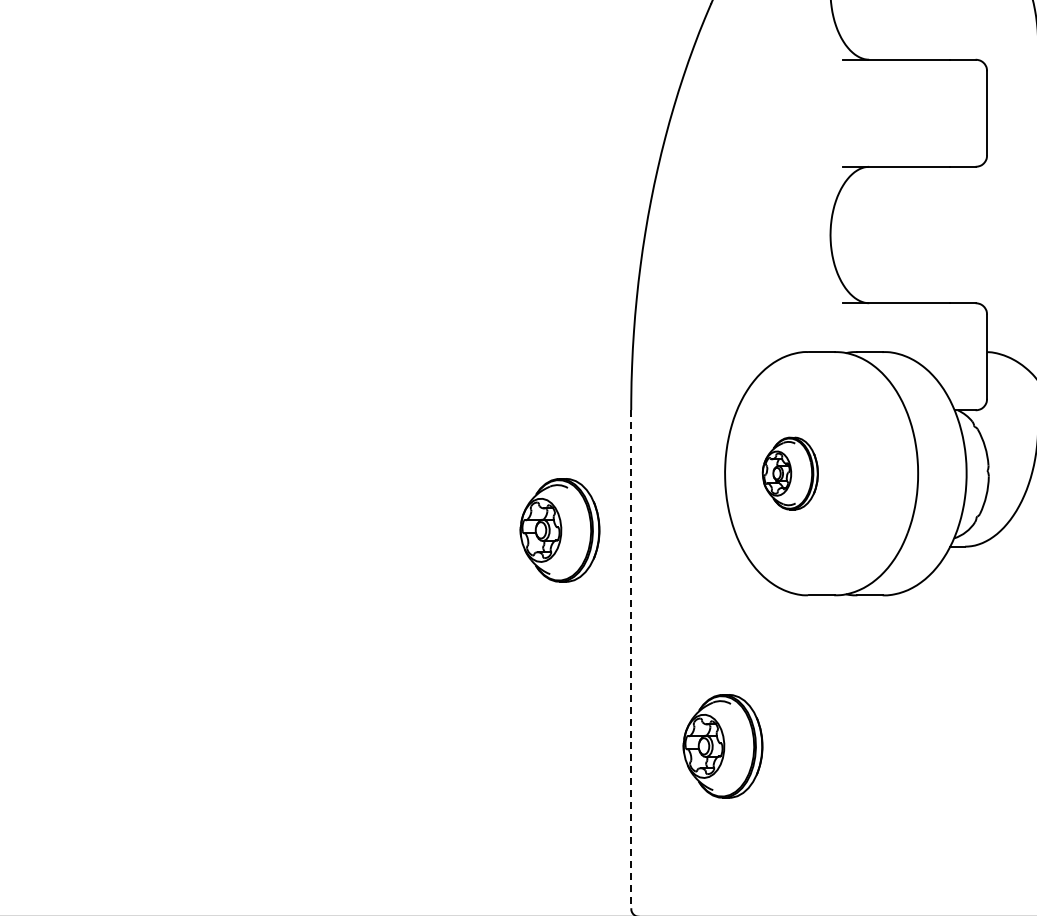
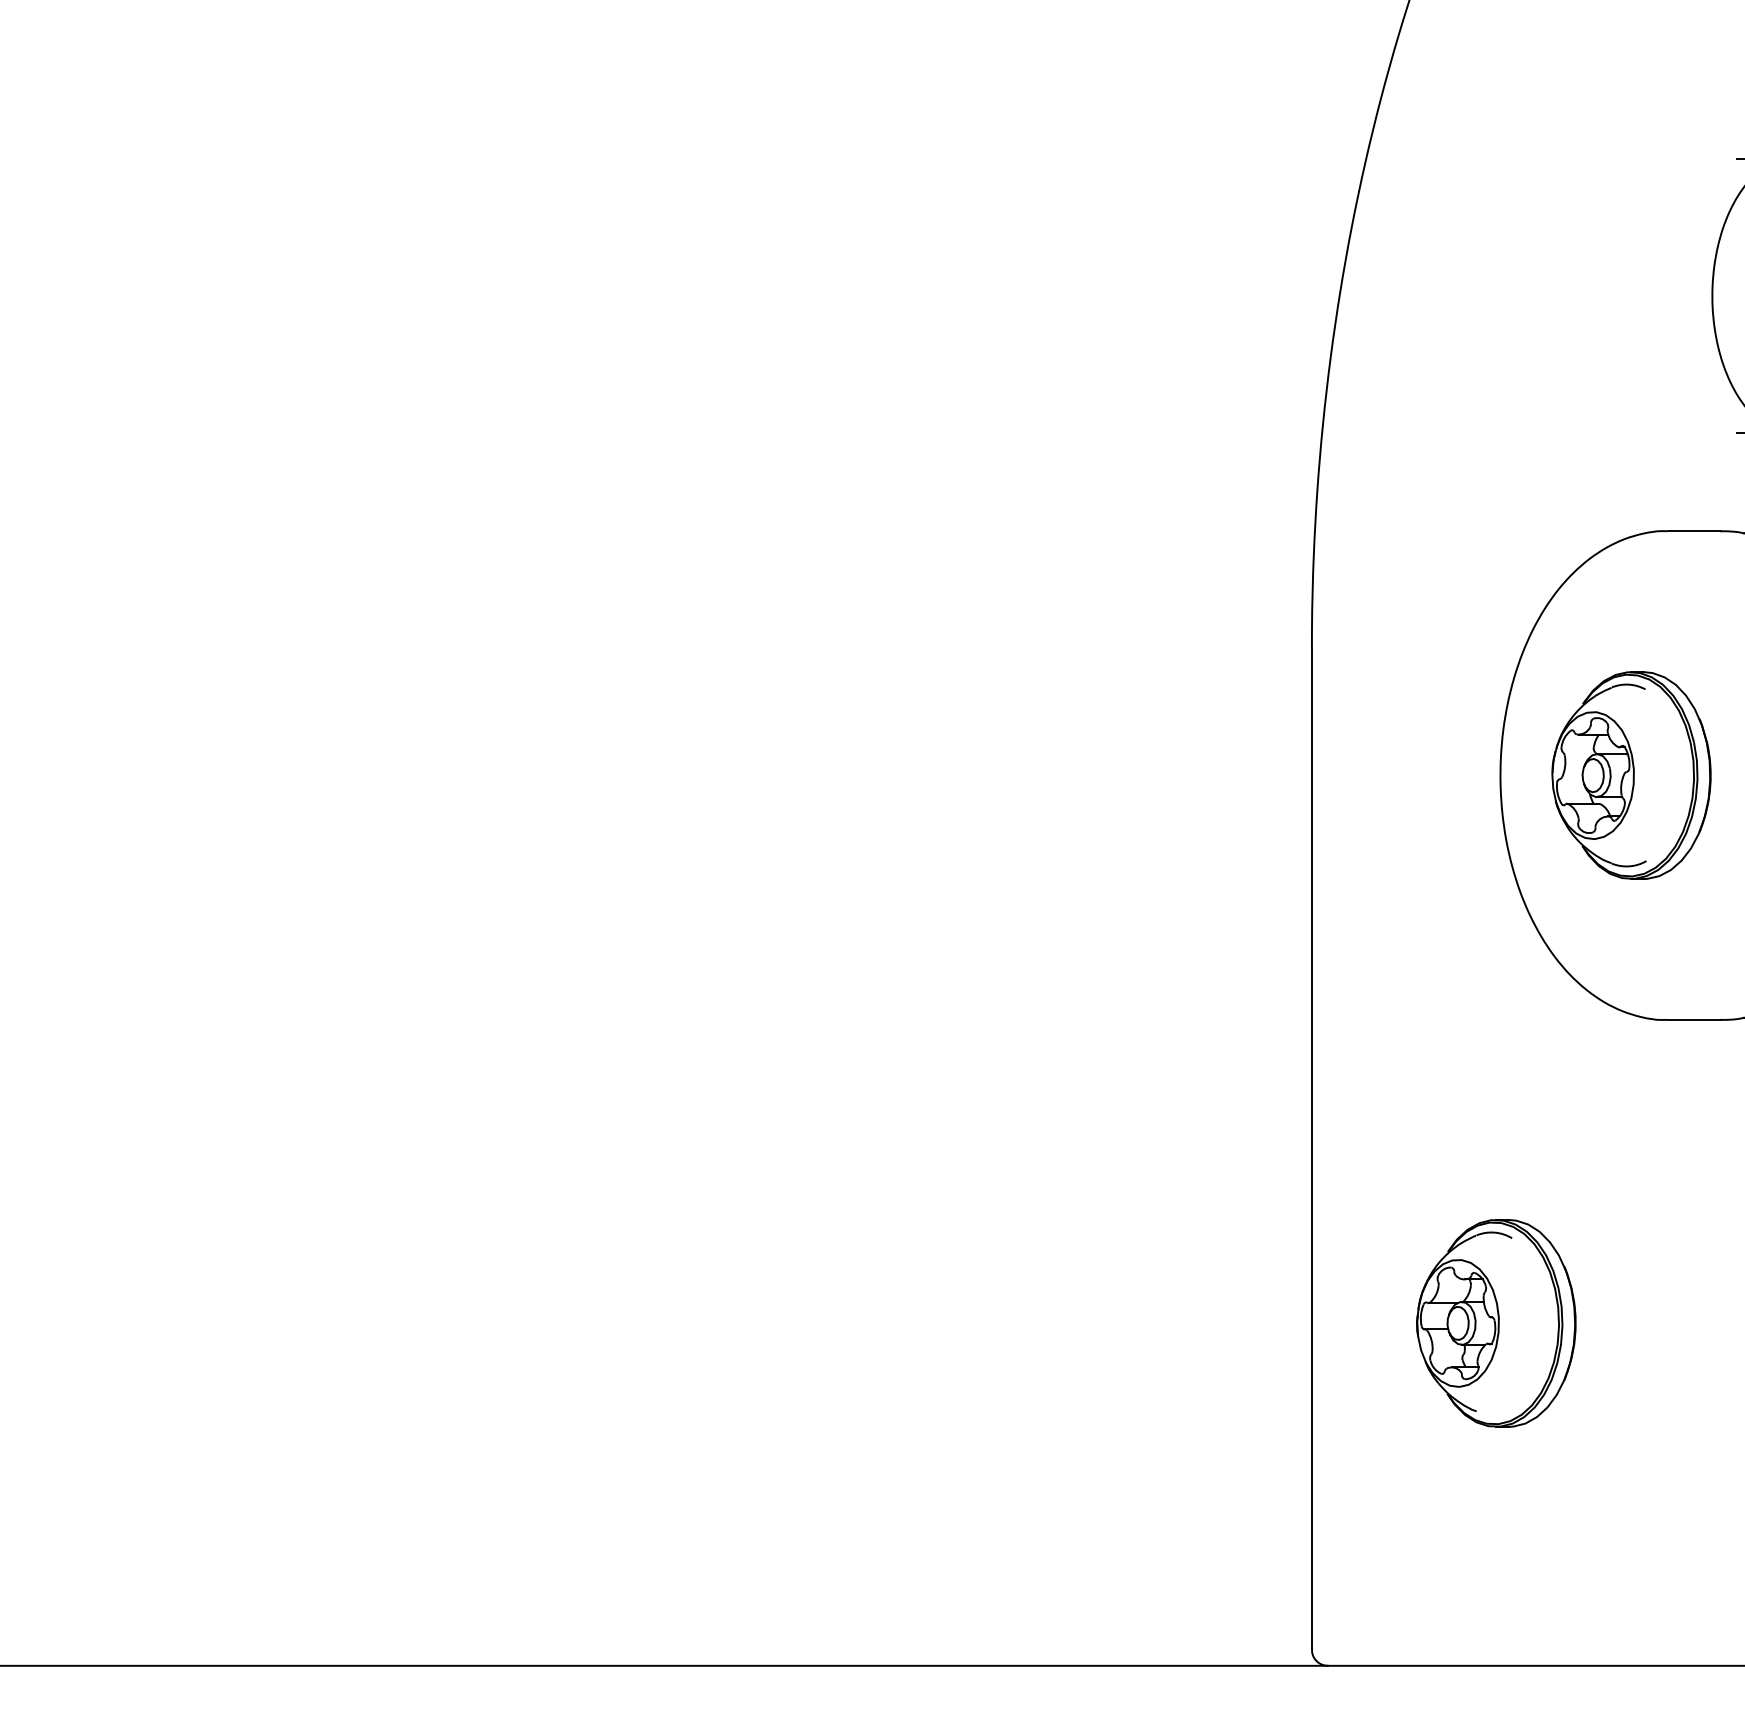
part: (790, 473) -> (1631, 775), size x1.43
part: (559, 530) -> (1167, 889), removed
line: (631, 659) -> (1312, 1148), dashed -> solid

